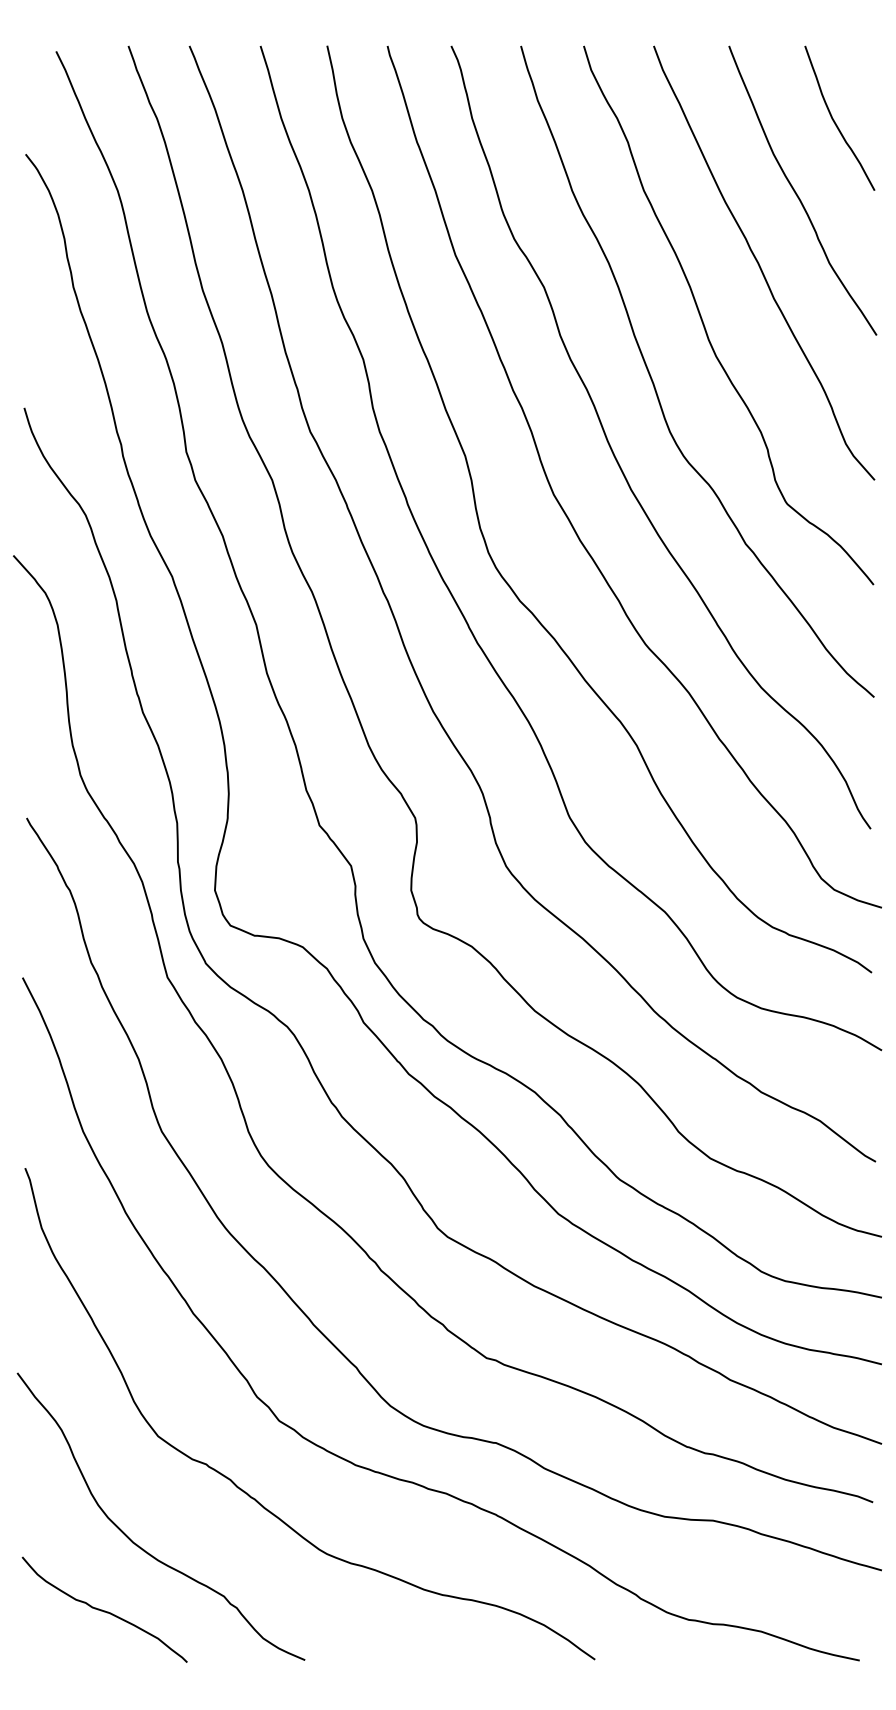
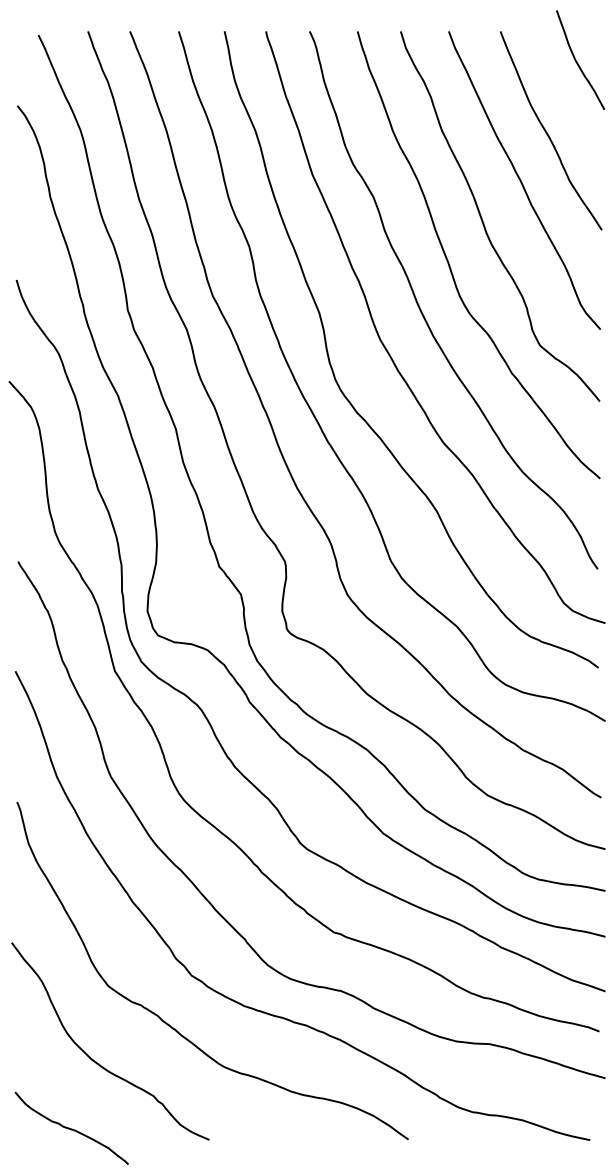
curve: (835, 120) -> (577, 61), moved
curve: (104, 1610) -> (71, 1128), moved

